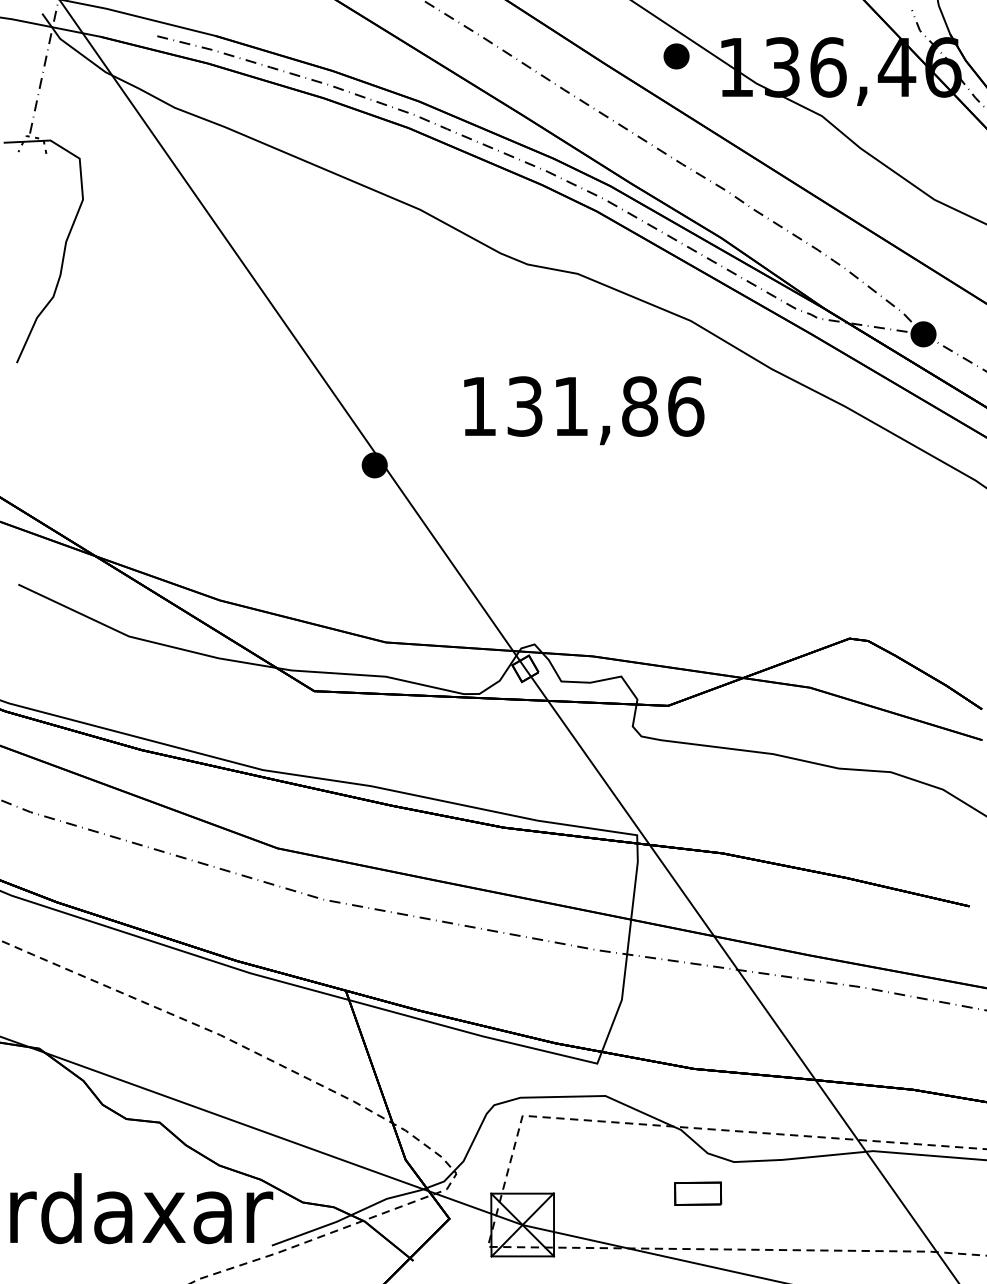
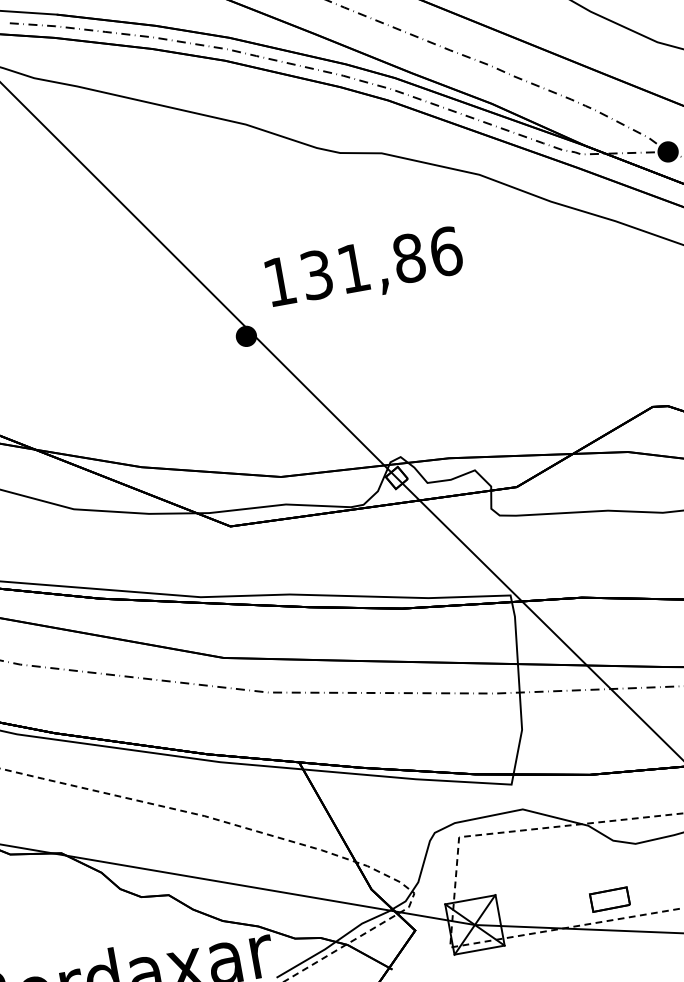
text: (584, 410) -> (365, 269), moved
part: (698, 1193) -> (610, 899), moved

